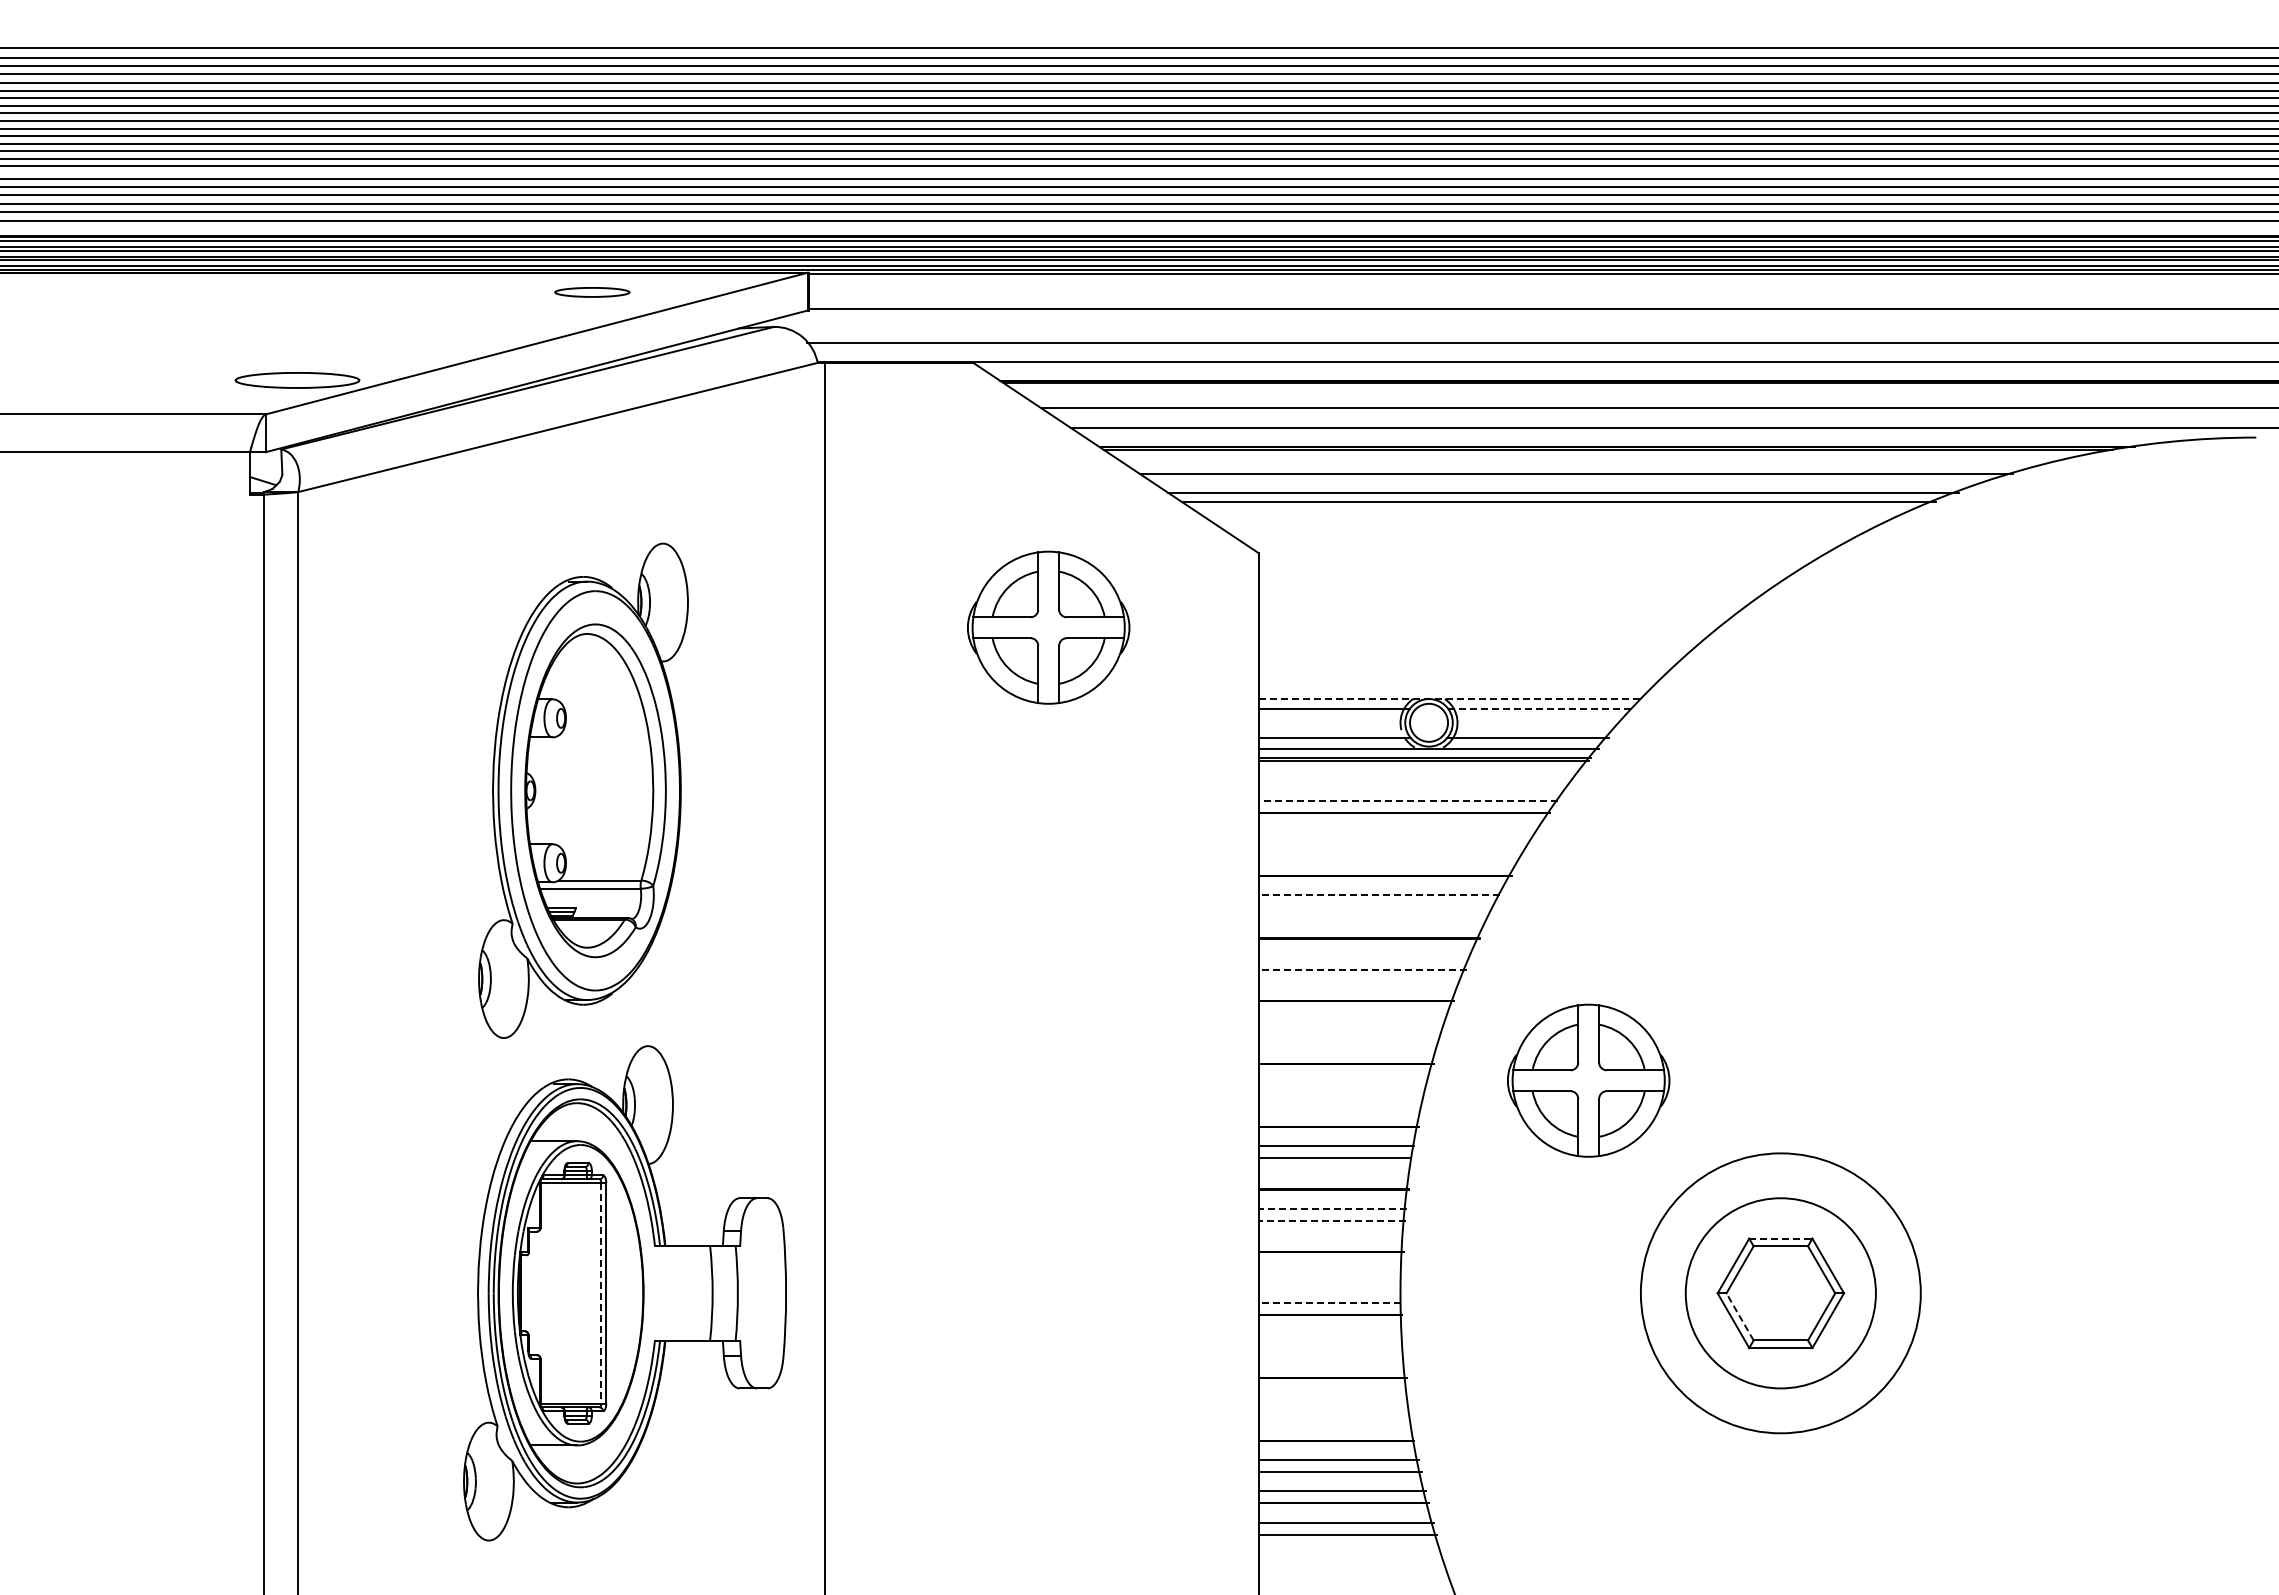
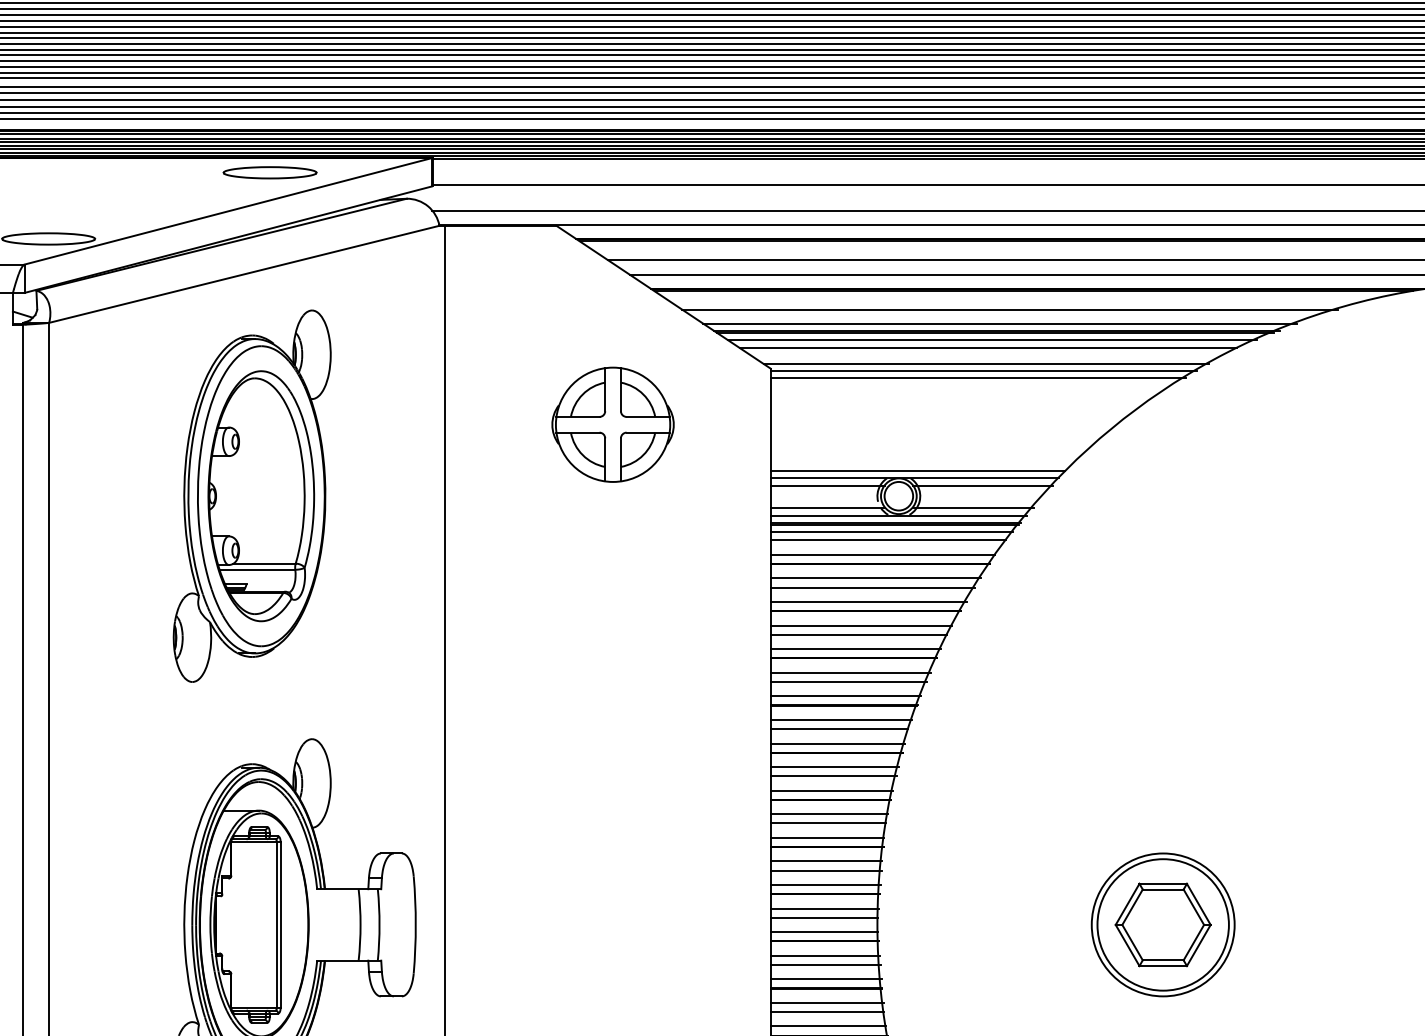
part: (592, 292) -> (270, 172), size x1.67
line: (1557, 505) -> (995, 332), added
line: (1553, 515) -> (992, 340), added
line: (1548, 525) -> (988, 347), added
line: (1545, 546) -> (986, 363), added
line: (1542, 556) -> (984, 371), added
line: (1534, 565) -> (978, 378), added
line: (1454, 689) -> (918, 471), added
line: (1450, 699) -> (914, 478), dashed -> solid
line: (1540, 708) -> (982, 485), dashed -> solid
line: (1419, 770) -> (891, 532), added
line: (1414, 781) -> (887, 540), added
part: (583, 790) -> (252, 495), moved
line: (1407, 800) -> (882, 554), dashed -> solid
line: (1398, 832) -> (875, 578), added
line: (1394, 844) -> (872, 587), added
line: (1388, 863) -> (868, 601), added
line: (1379, 894) -> (861, 625), dashed -> solid
line: (1375, 907) -> (858, 635), added
line: (1371, 926) -> (855, 649), added
line: (1364, 957) -> (850, 672), added
line: (1362, 969) -> (848, 681), dashed -> solid
line: (1358, 989) -> (845, 696), added
line: (1351, 1020) -> (840, 719), added
line: (1349, 1032) -> (839, 728), added
line: (1347, 1051) -> (837, 743), added
part: (1588, 1080) -> (1018, 765), removed
line: (1343, 1083) -> (834, 767), added
line: (1342, 1095) -> (833, 776), added
line: (1339, 1114) -> (831, 790), added
line: (1333, 1177) -> (827, 837), added
line: (1332, 1208) -> (826, 861), dashed -> solid
line: (1332, 1220) -> (826, 870), dashed -> solid
line: (1780, 1238) -> (1162, 883), dashed -> solid
line: (1331, 1240) -> (825, 885), added
line: (1330, 1271) -> (824, 908), added
line: (1329, 1283) -> (824, 917), added
circle: (1780, 1292) -> (1162, 924), size x0.62
line: (601, 1293) -> (277, 925), dashed -> solid
line: (1329, 1302) -> (824, 931), dashed -> solid
line: (1739, 1316) -> (1132, 942), dashed -> solid
line: (1330, 1334) -> (824, 955), added
line: (1331, 1346) -> (825, 964), added
line: (1332, 1365) -> (826, 979), added
line: (1333, 1396) -> (827, 1002), added
line: (1333, 1409) -> (827, 1012), added
line: (1334, 1428) -> (827, 1026), added

